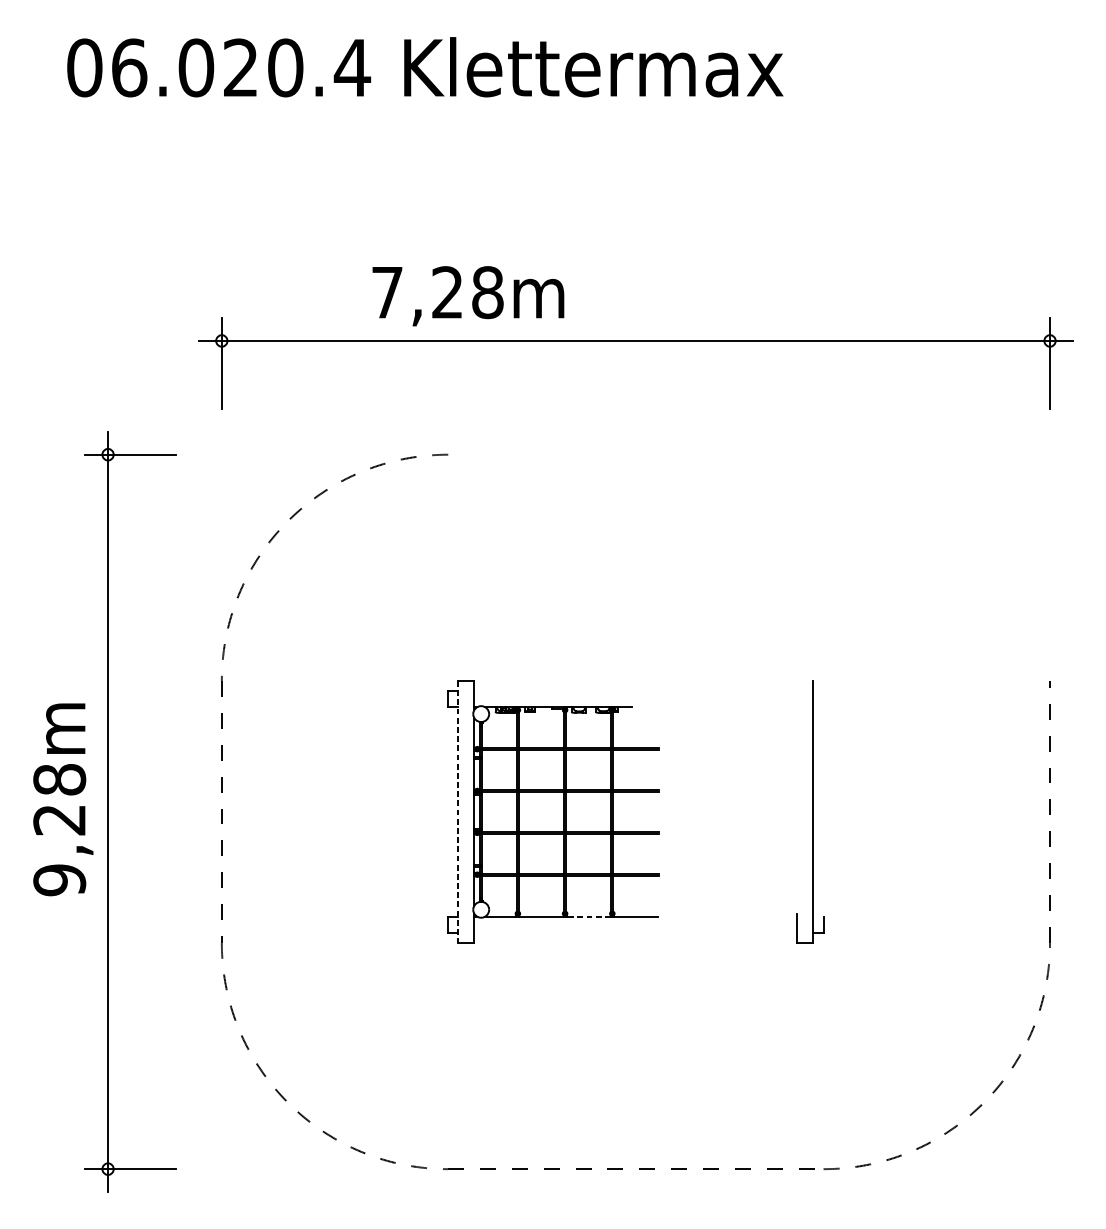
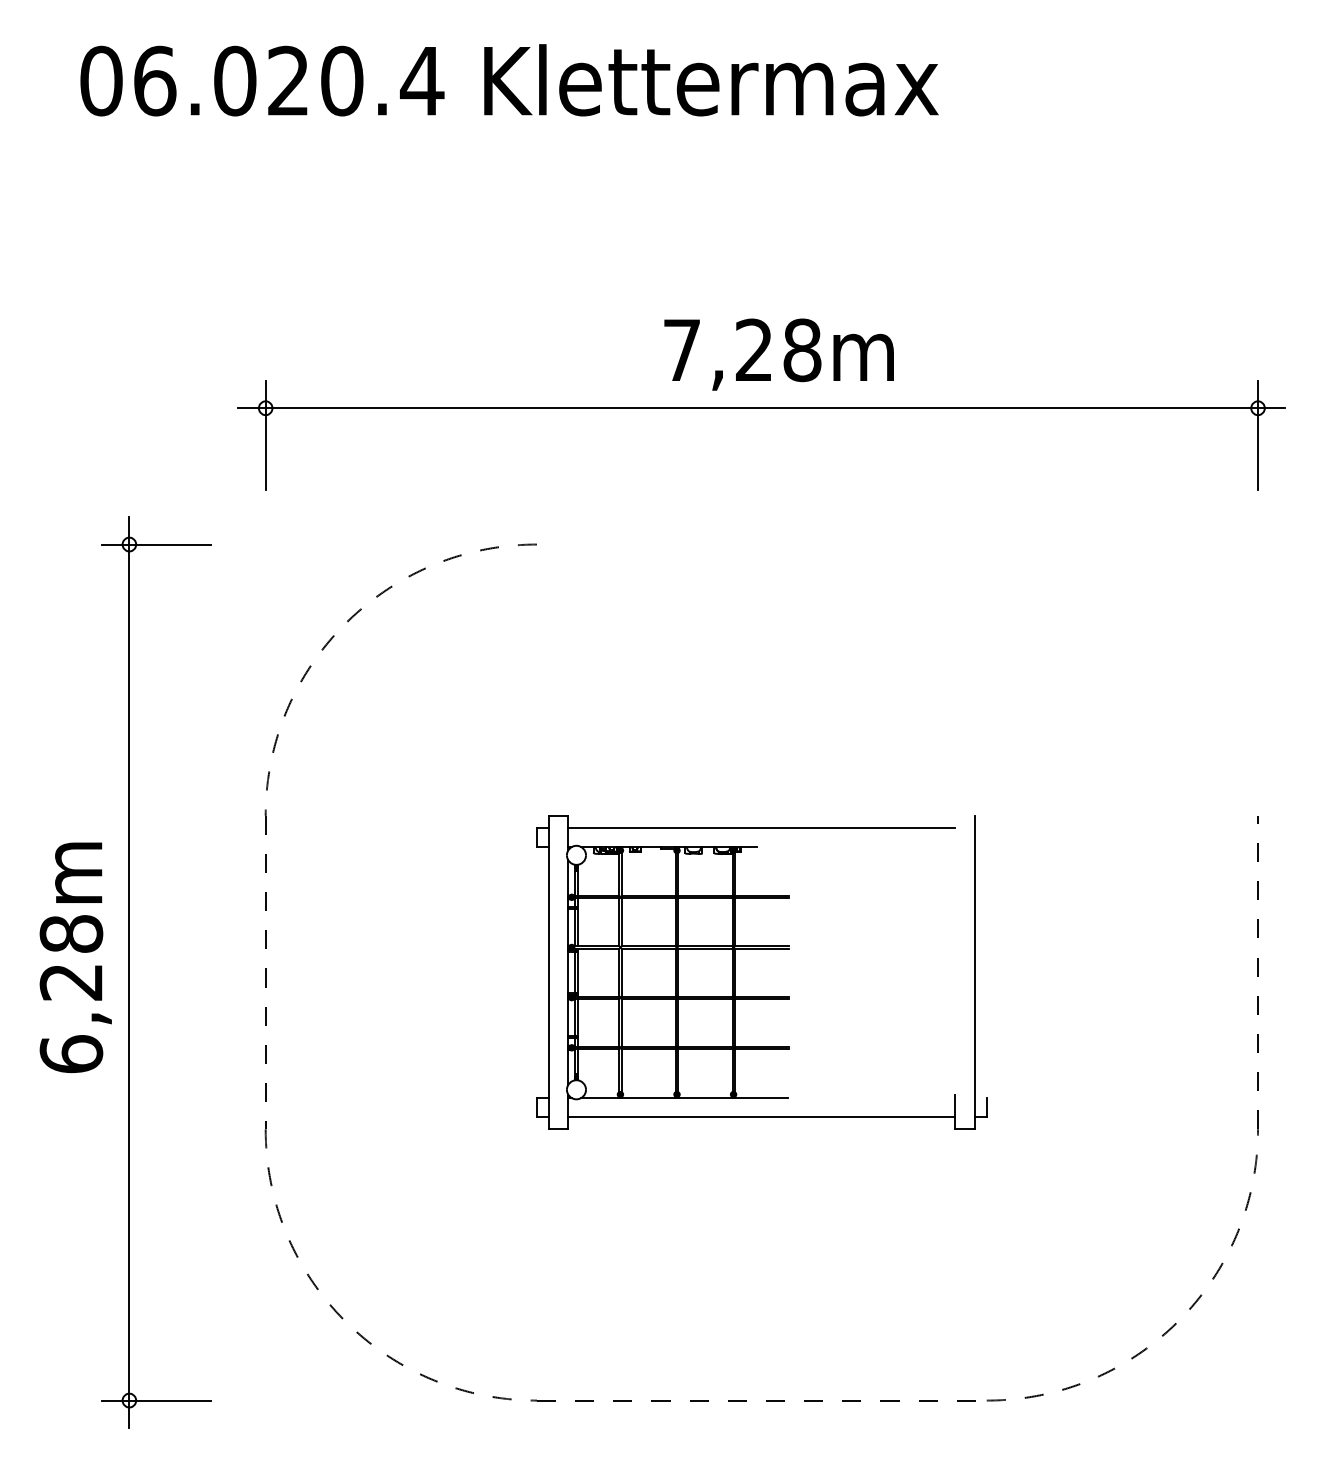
text: (467, 296) -> (778, 354), moved
line: (635, 691) -> (761, 828), added
line: (458, 811) -> (549, 972), dashed -> solid
text: (59, 880) -> (71, 1054), 9,28m -> 6,28m
line: (588, 916) -> (705, 1097), dashed -> solid
line: (635, 932) -> (761, 1117), added

